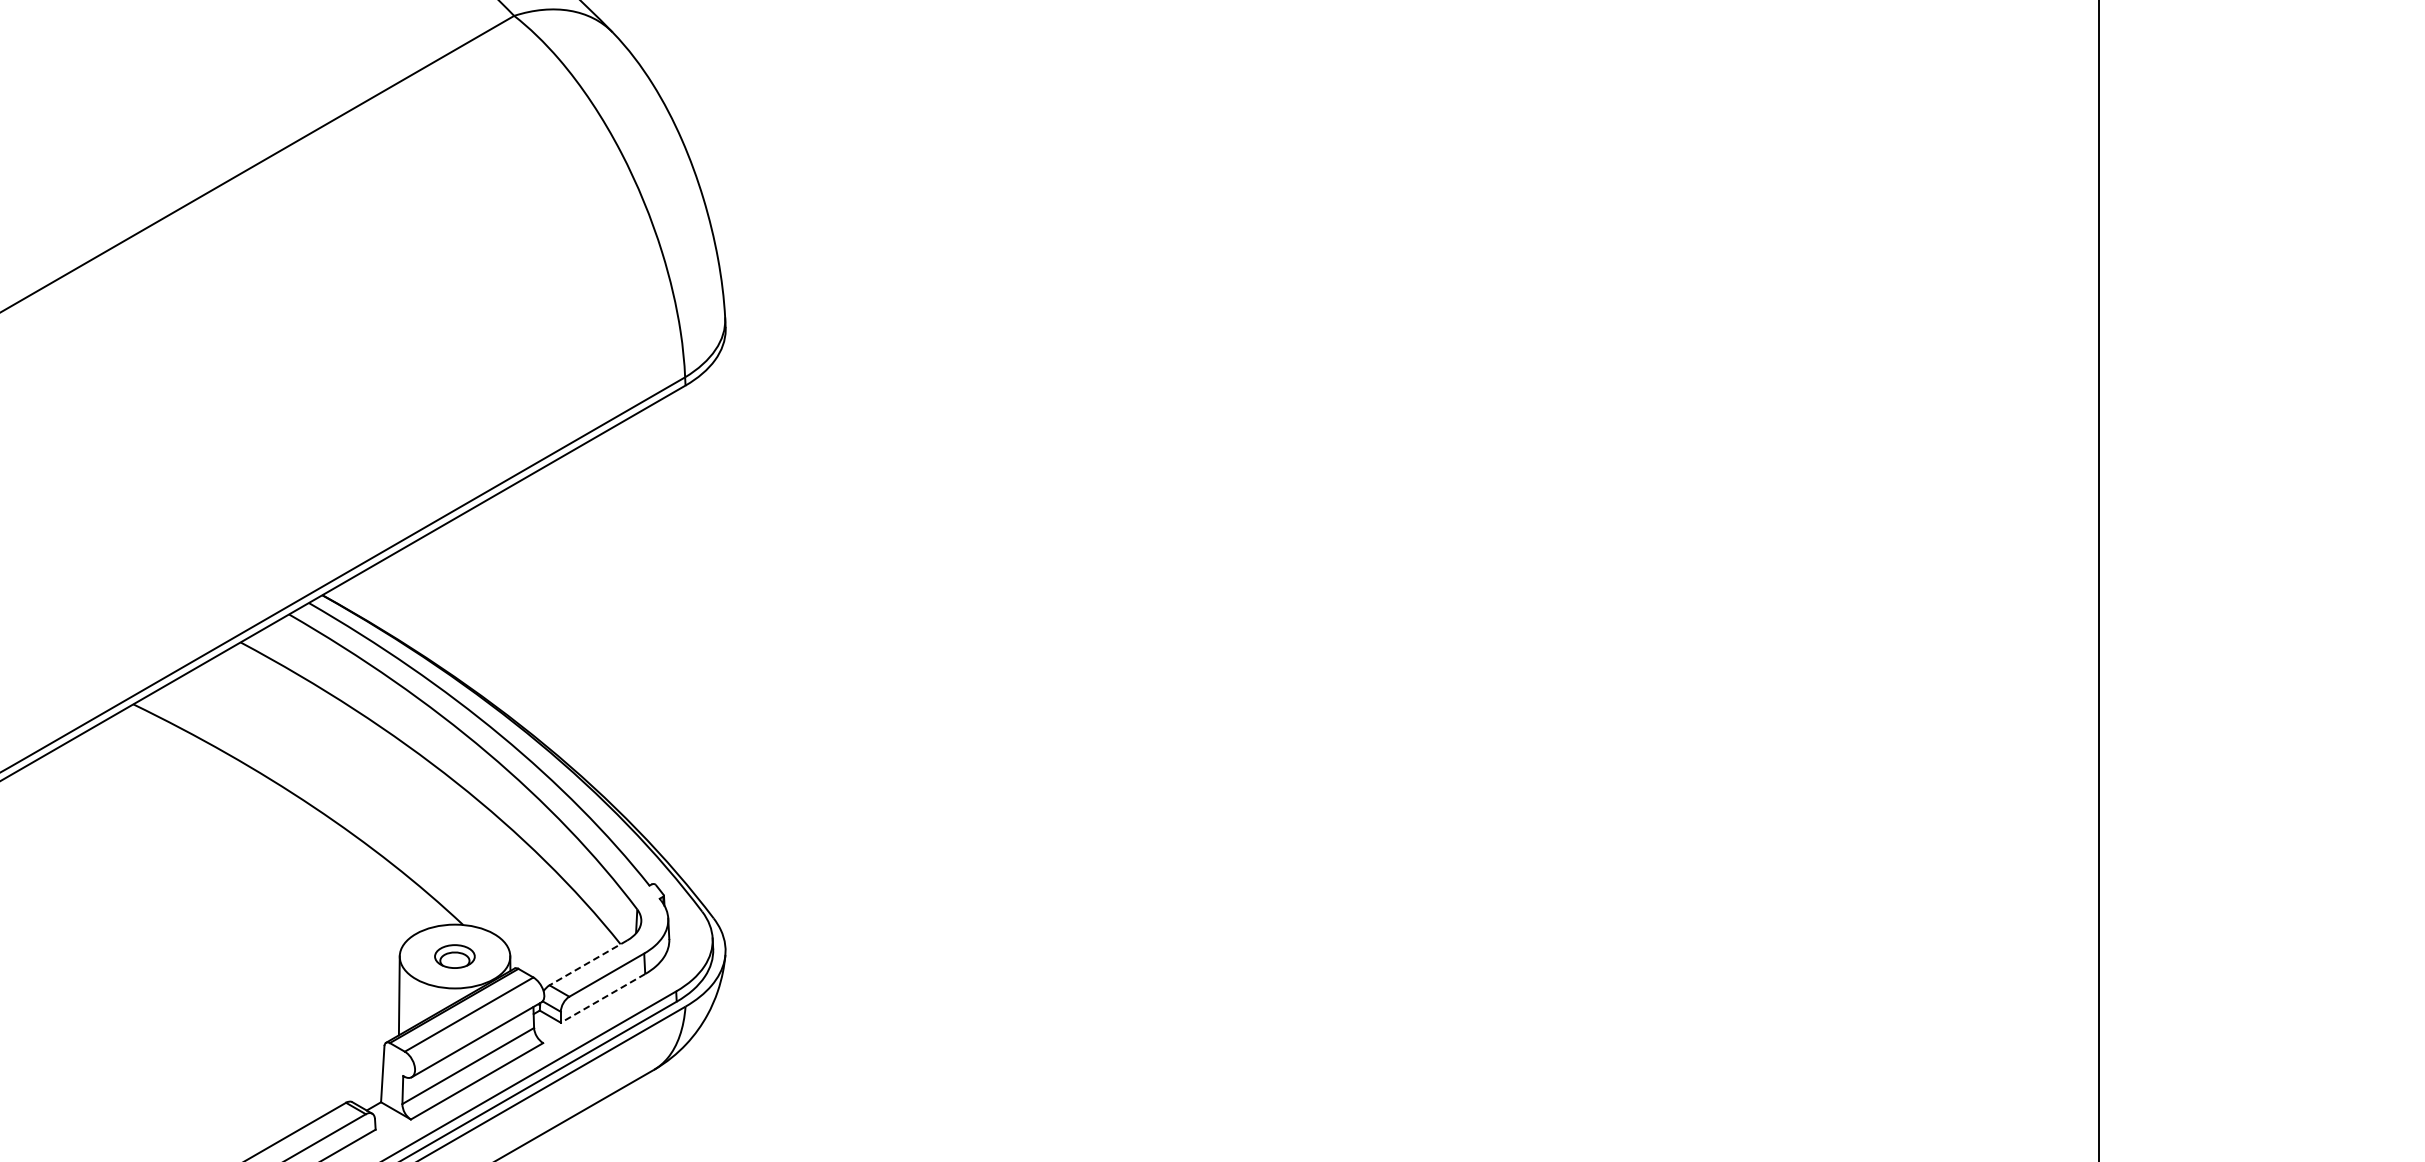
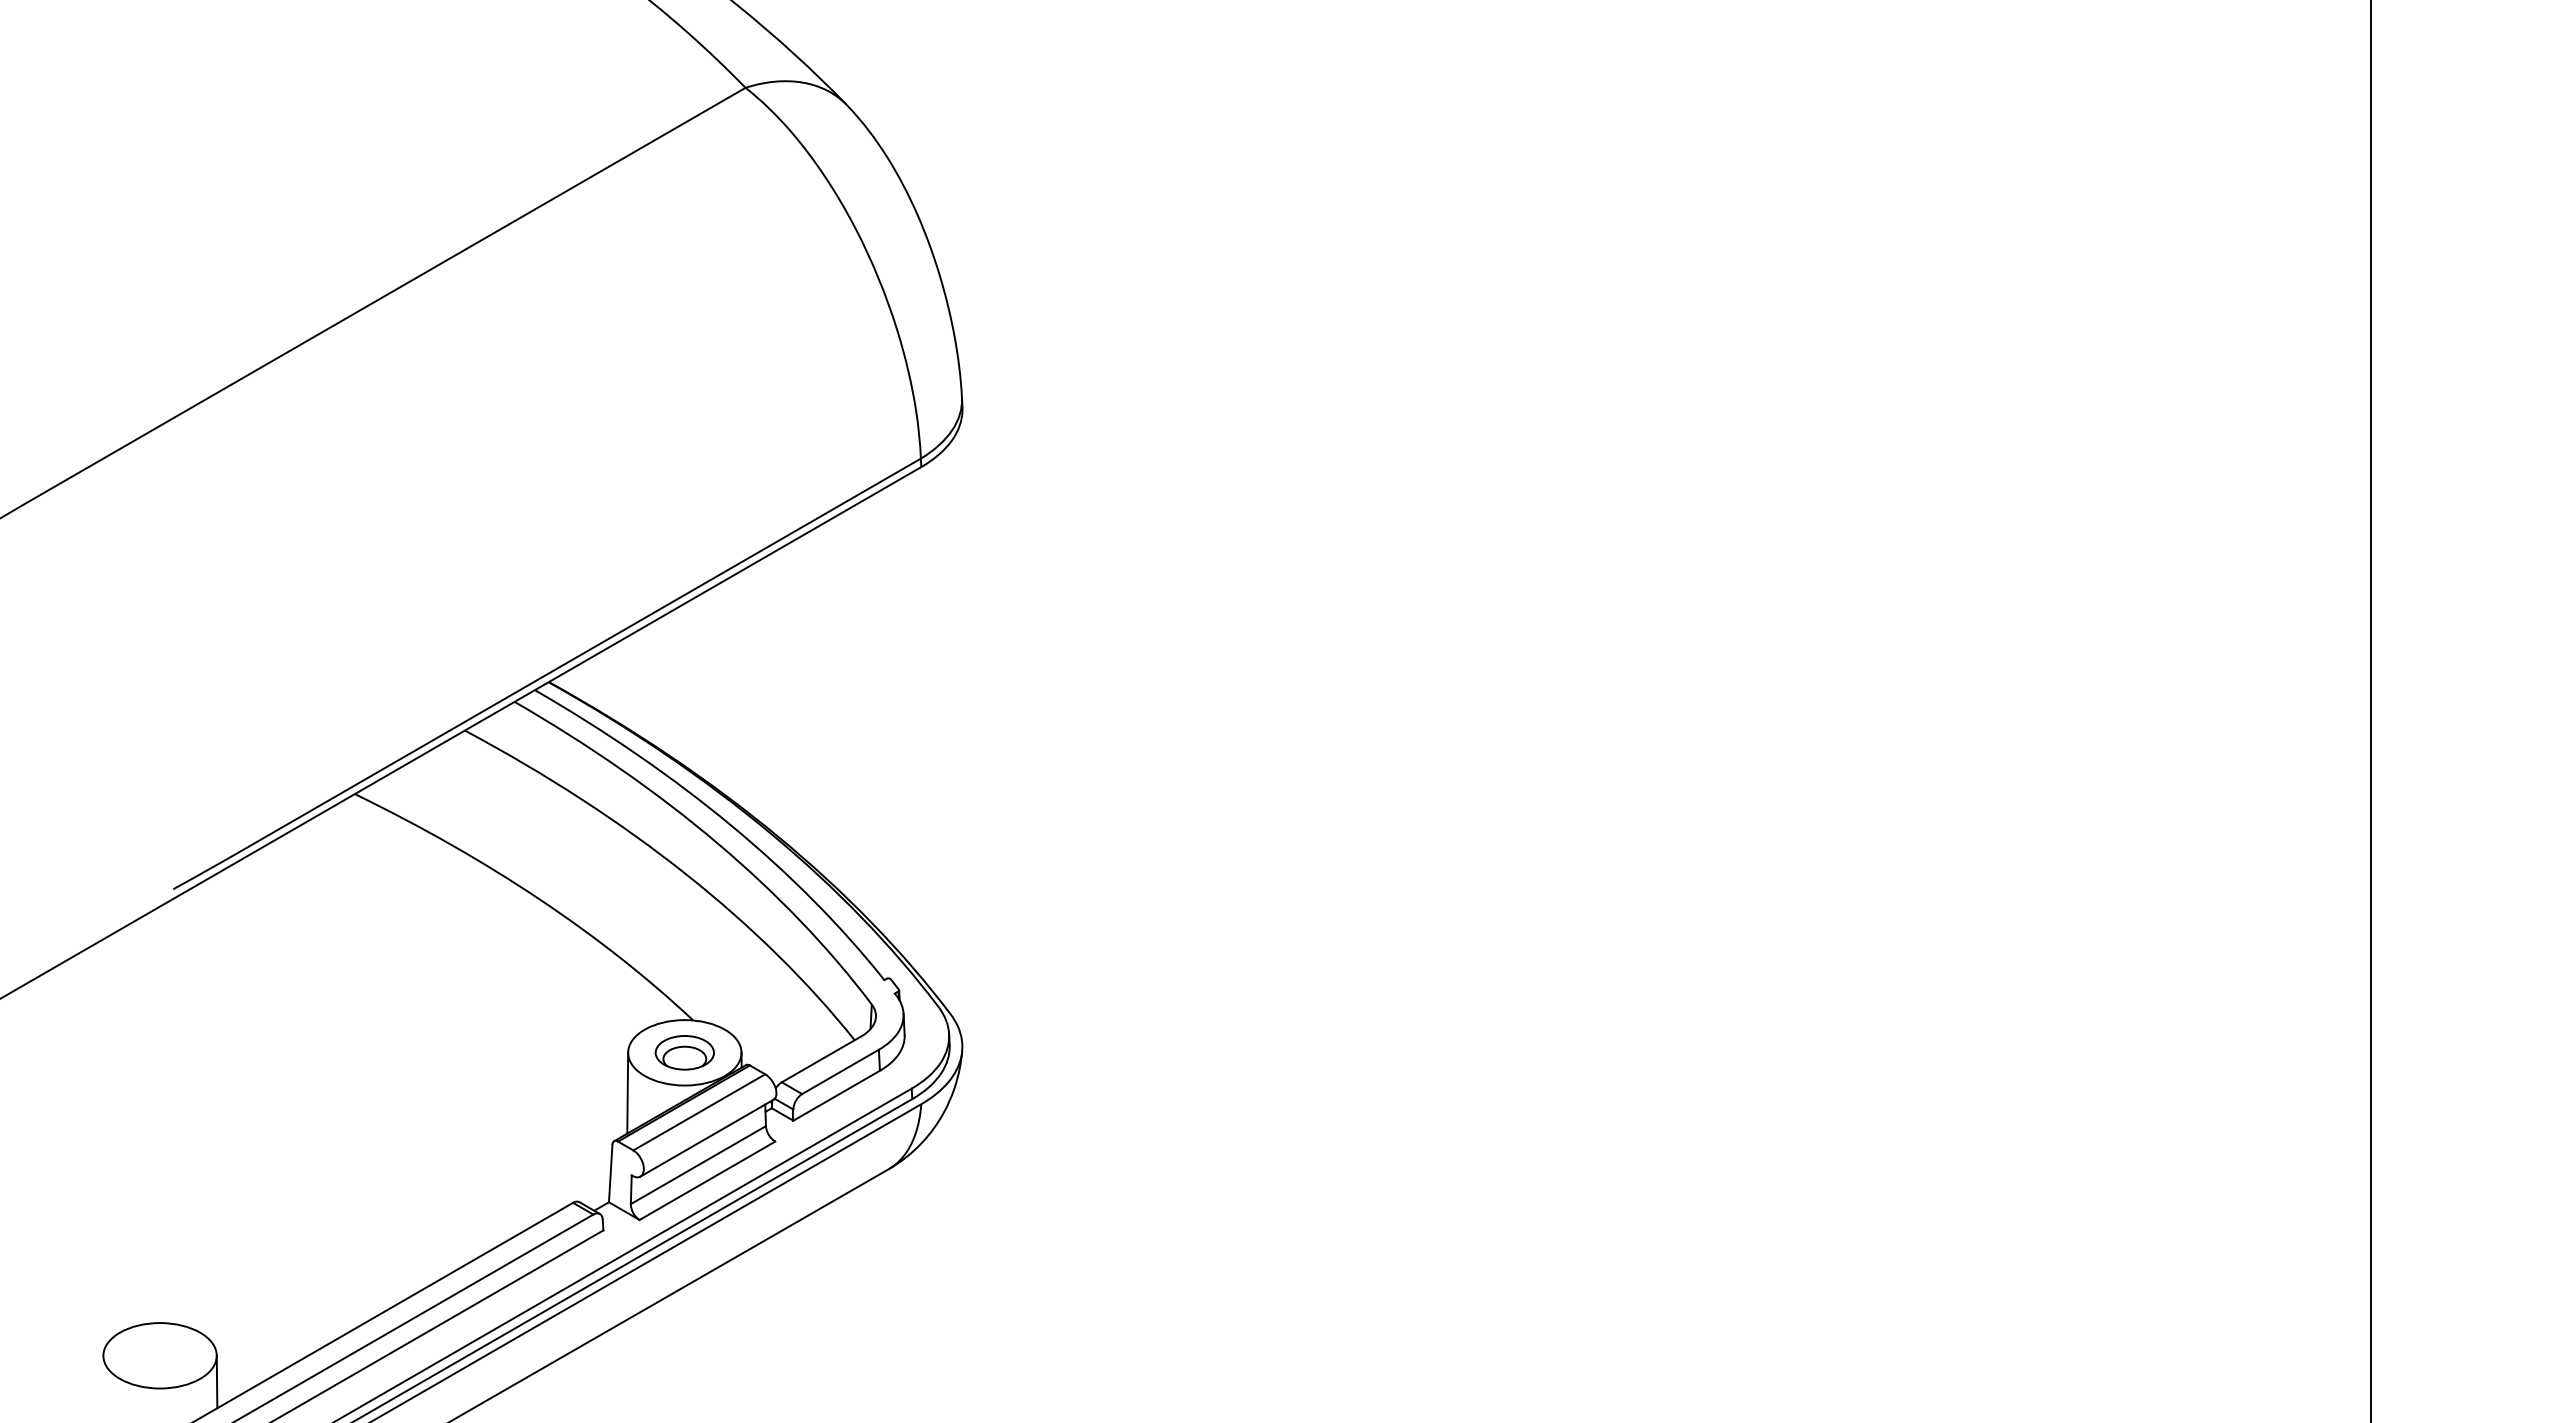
part: (454, 956) -> (684, 1052), size x1.43
line: (588, 963) -> (821, 1059), dashed -> solid
line: (602, 998) -> (836, 1095), dashed -> solid

